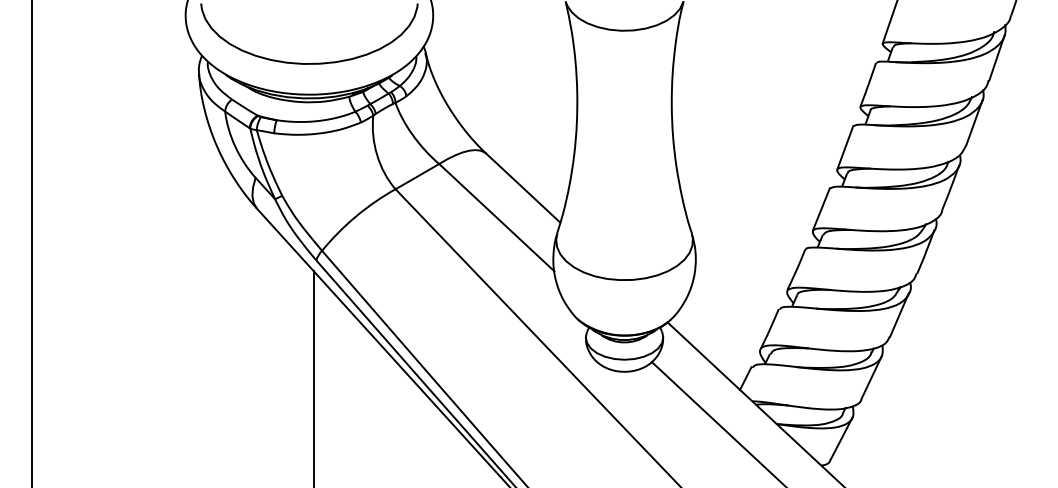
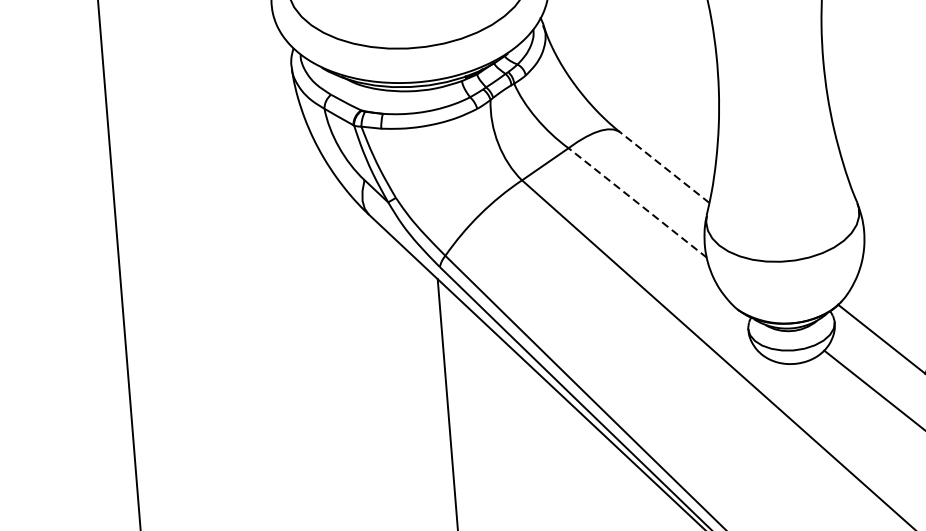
line: (523, 188) -> (665, 167), solid -> dashed
line: (496, 217) -> (637, 202), solid -> dashed

